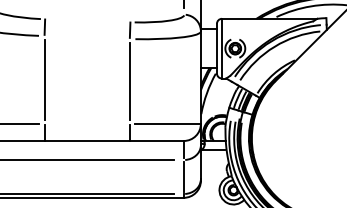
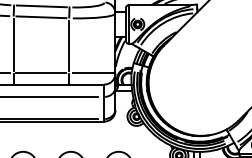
line: (87, 20) -> (41, 6), added
line: (87, 37) -> (41, 17), added
line: (87, 123) -> (41, 73), added

